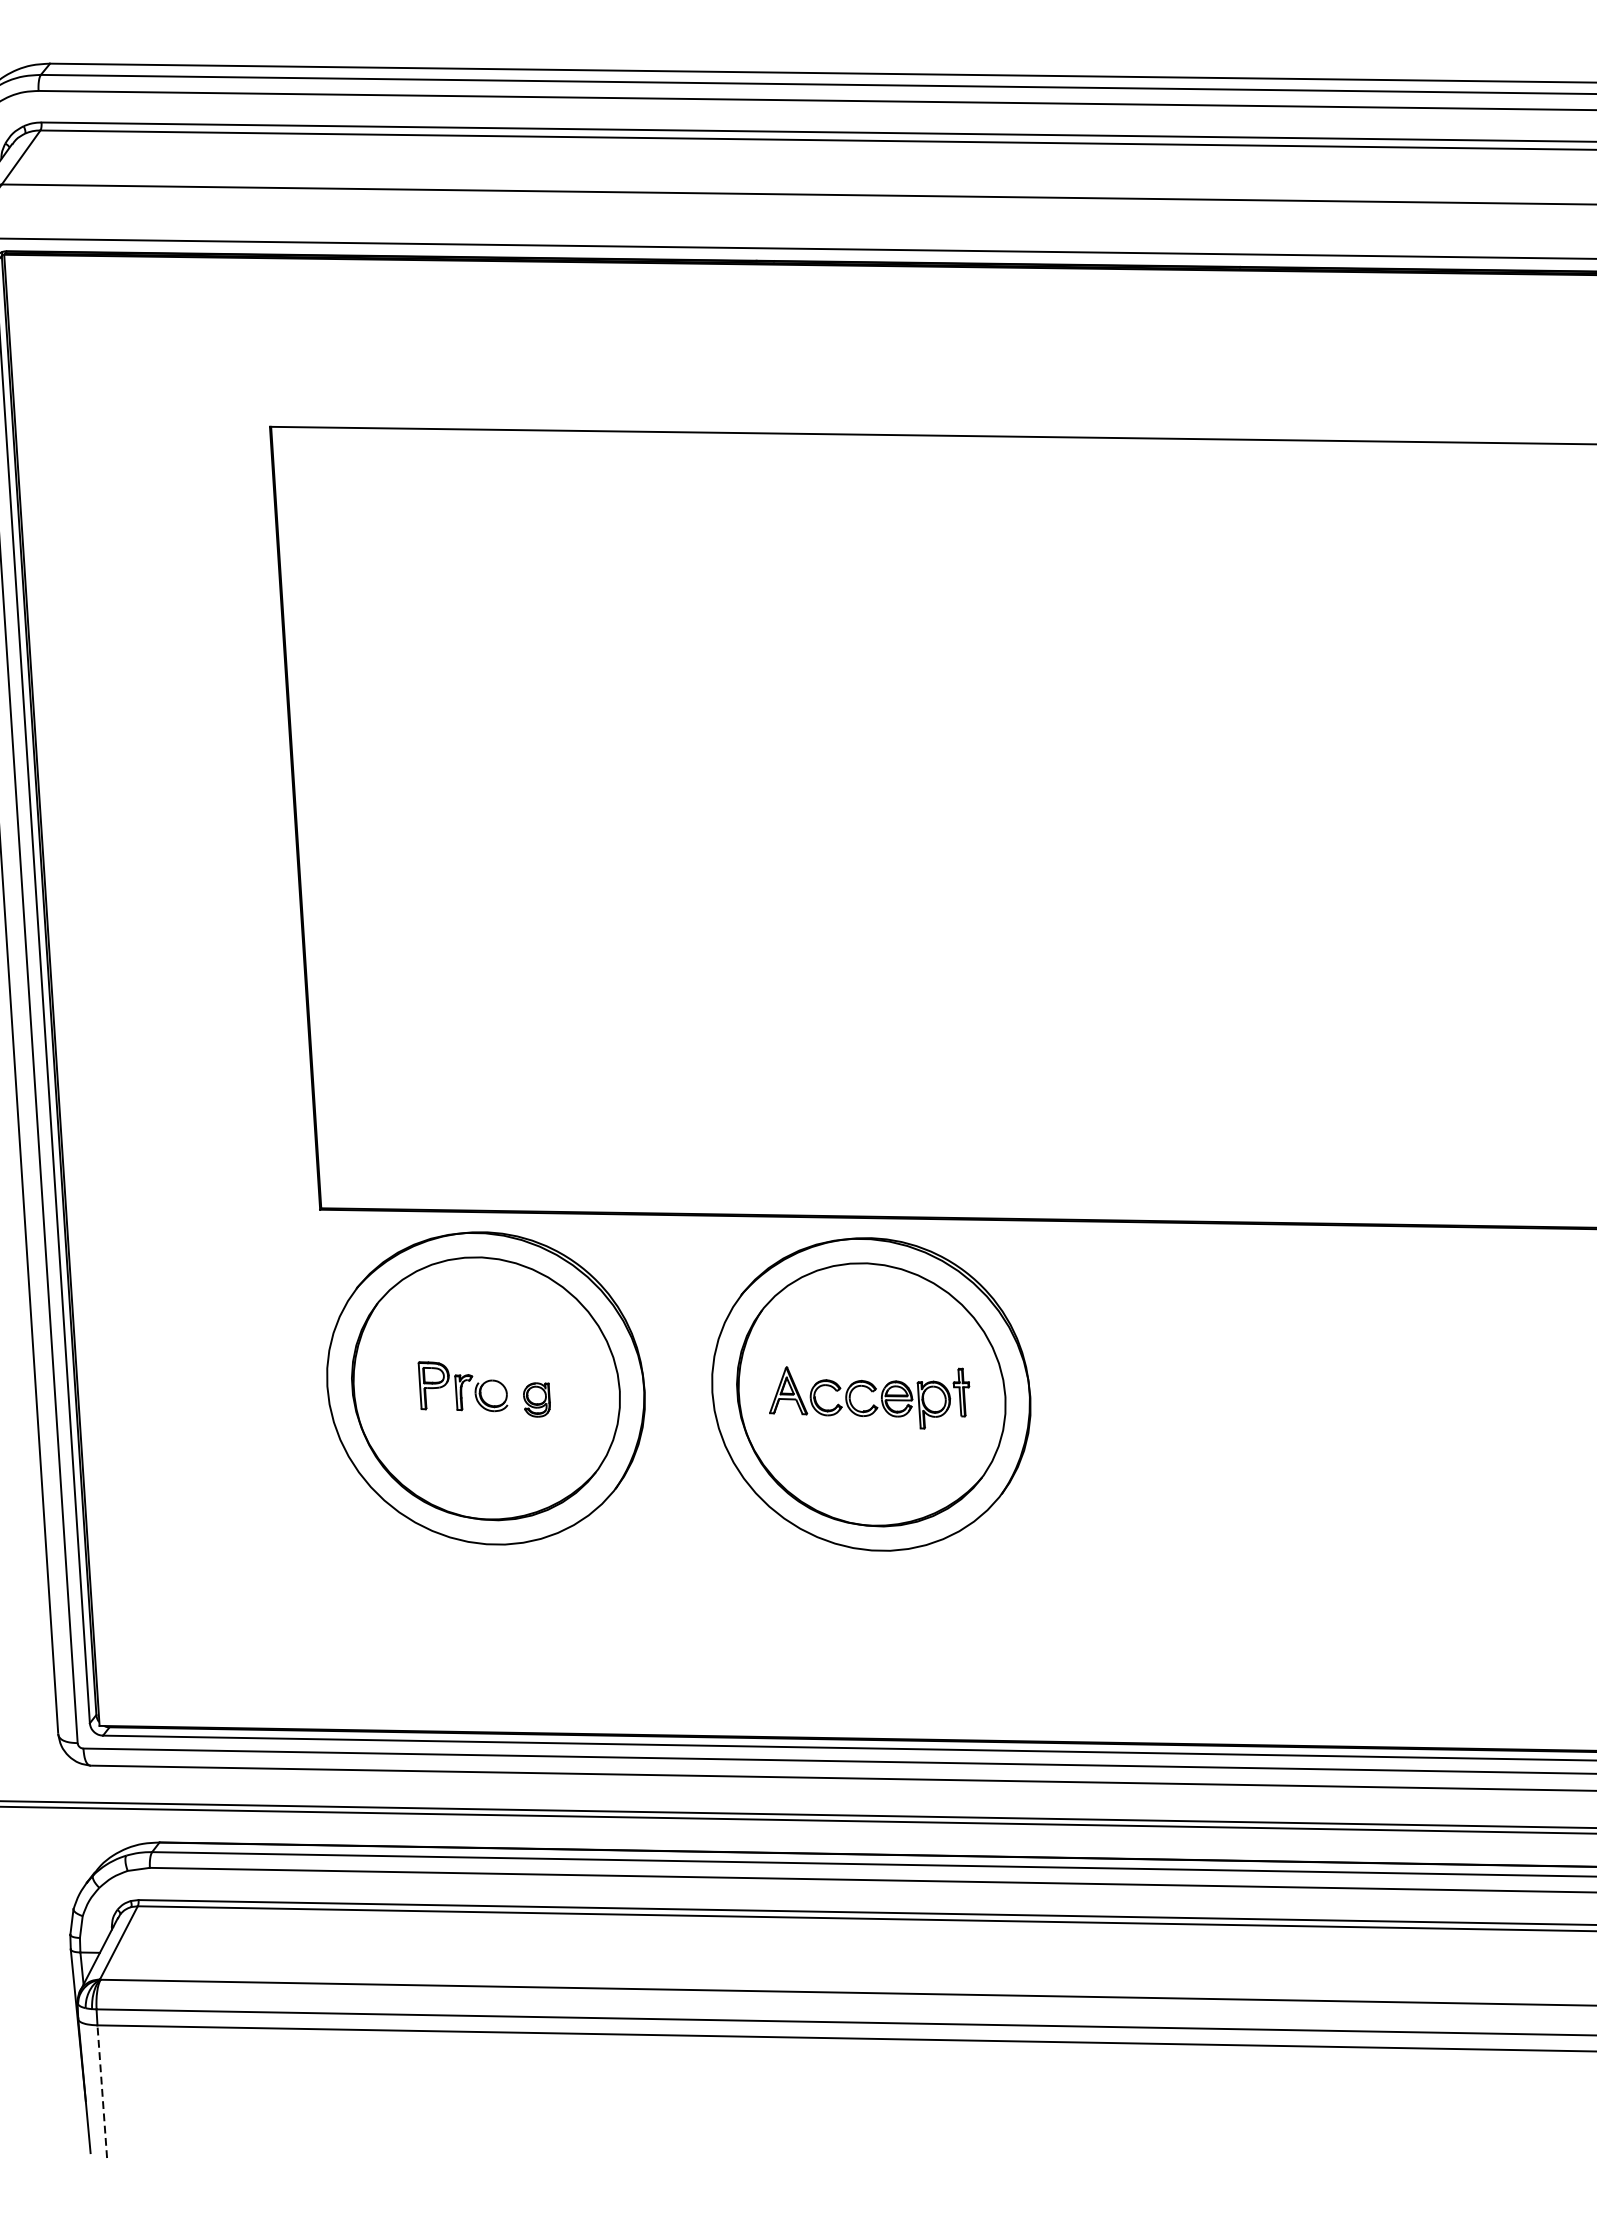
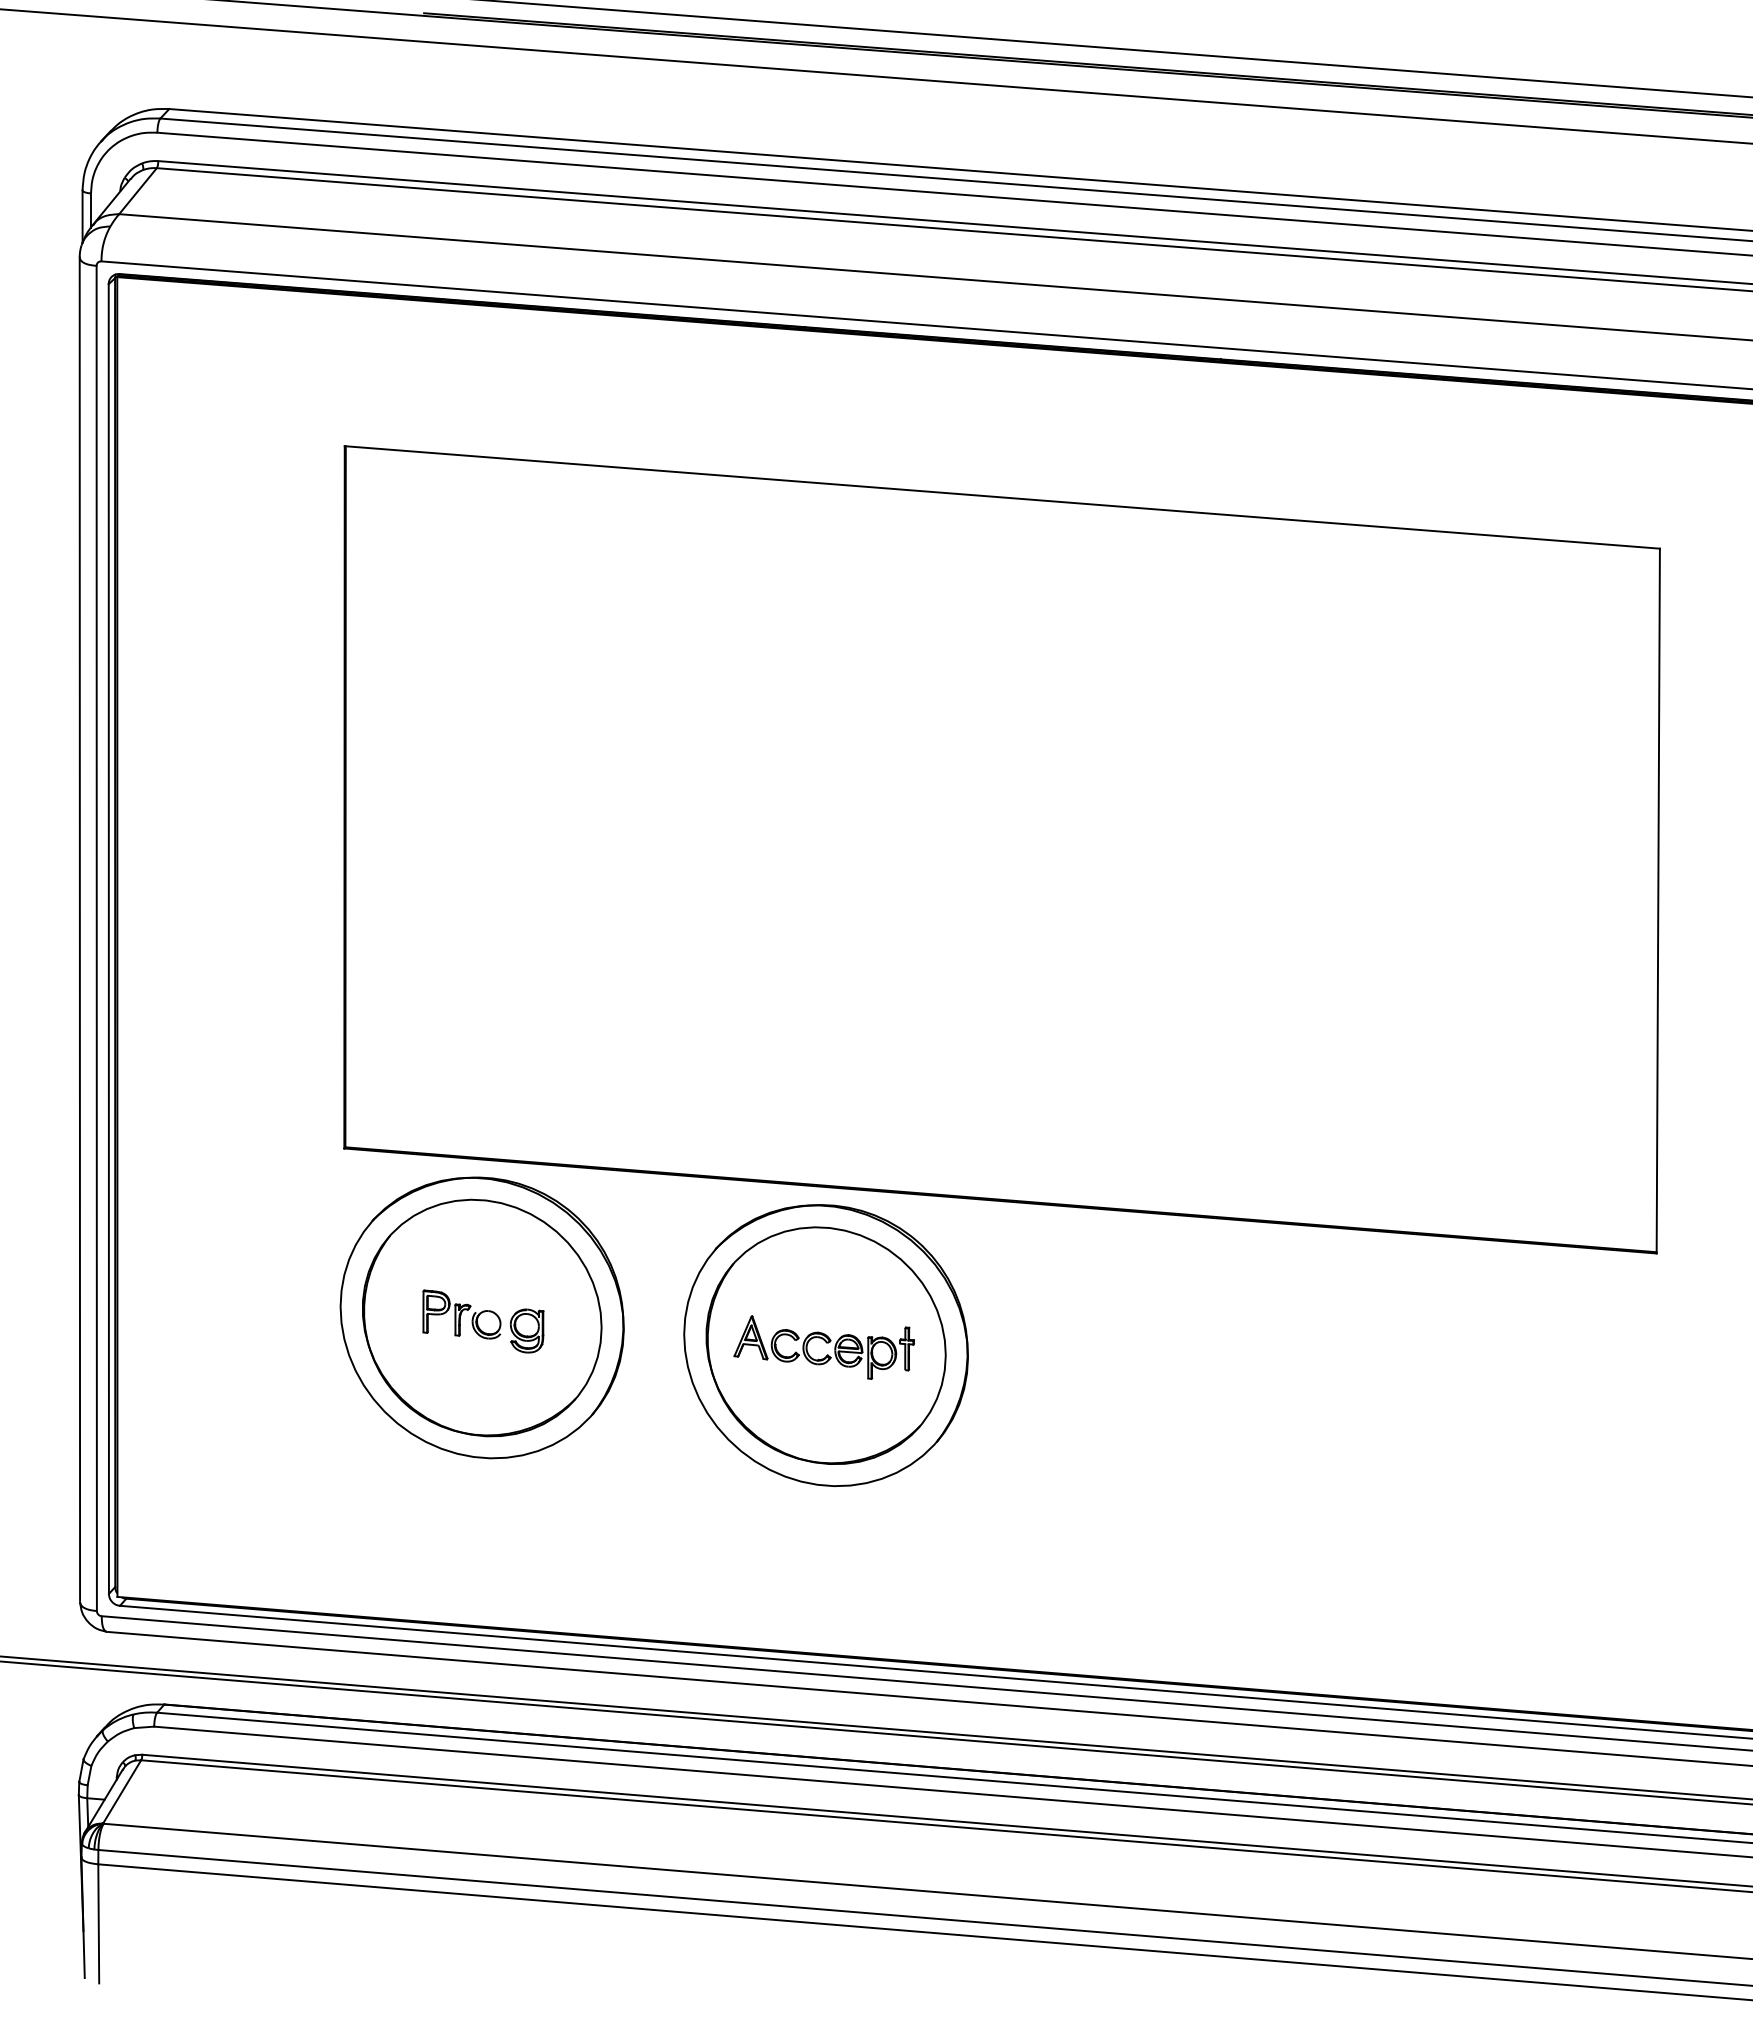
part: (536, 1399) -> (526, 1330), size x1.43
line: (101, 2091) -> (98, 1923), dashed -> solid

